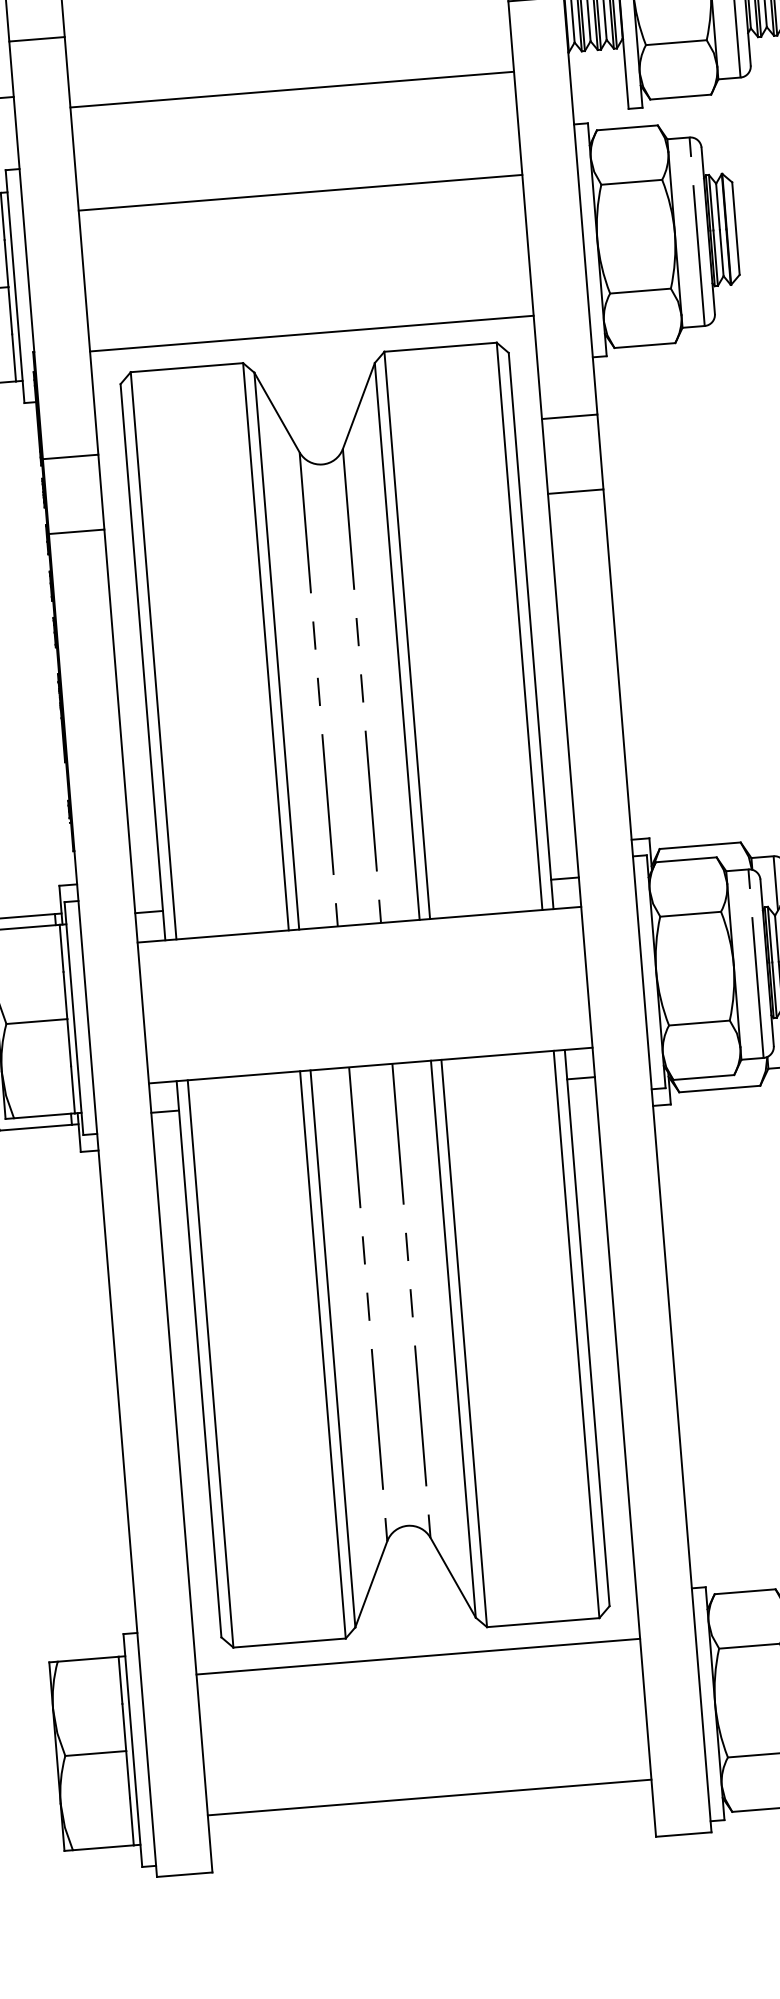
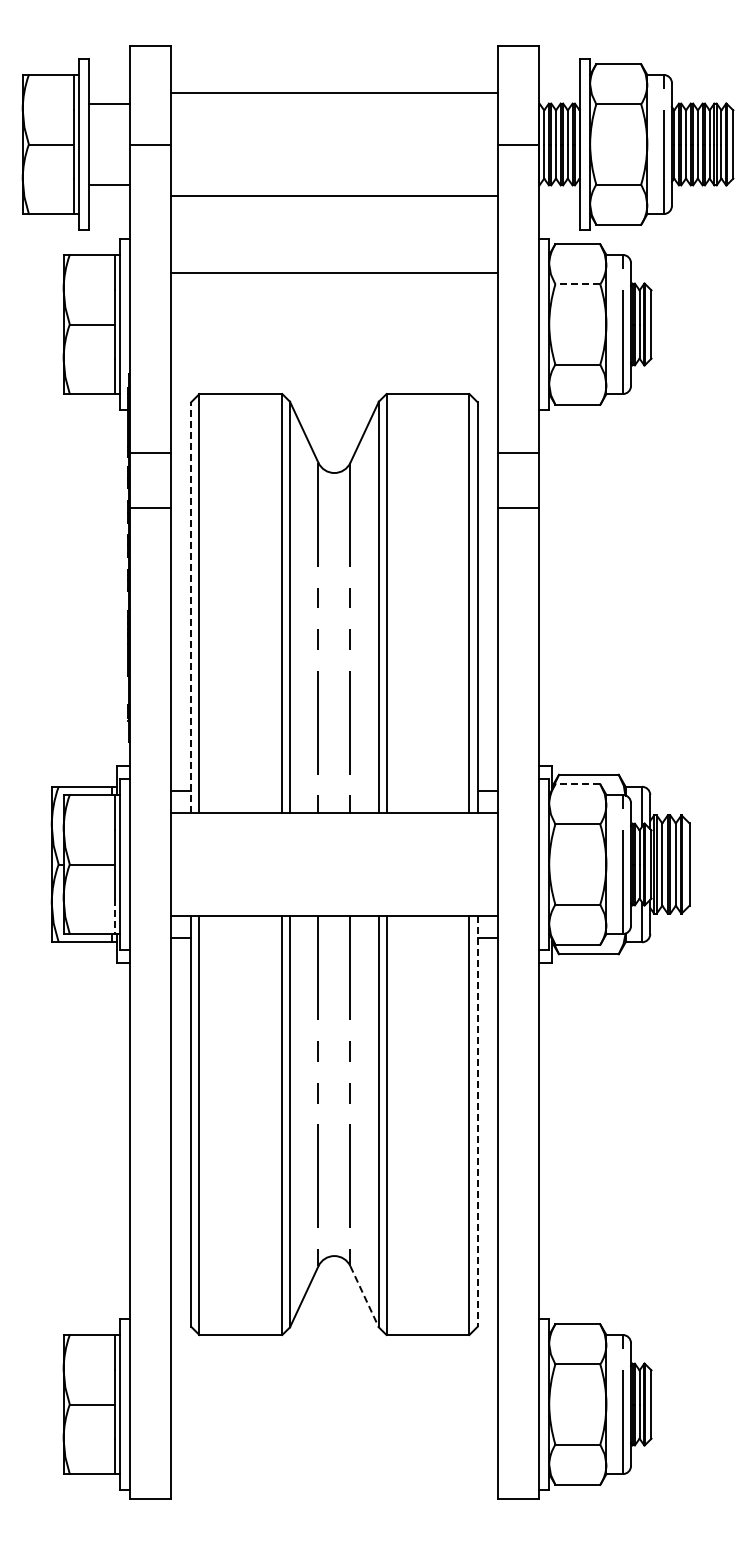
line: (631, 182) -> (577, 284), solid -> dashed
line: (311, 333) -> (334, 376), removed
line: (143, 660) -> (191, 606), solid -> dashed
line: (685, 860) -> (577, 784), solid -> dashed
line: (72, 1090) -> (114, 917), solid -> dashed
line: (587, 1329) -> (477, 1122), solid -> dashed
line: (452, 1577) -> (364, 1296), solid -> dashed
line: (418, 1656) -> (334, 1352), removed
line: (429, 1797) -> (334, 1456), removed

